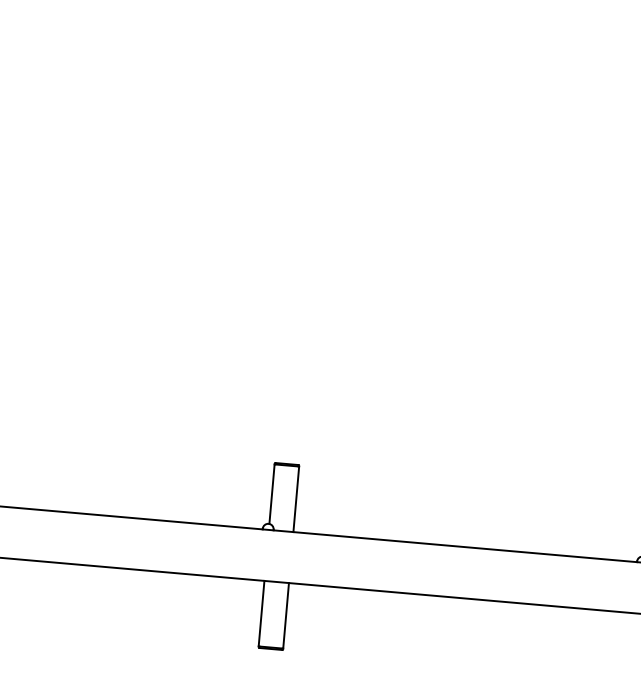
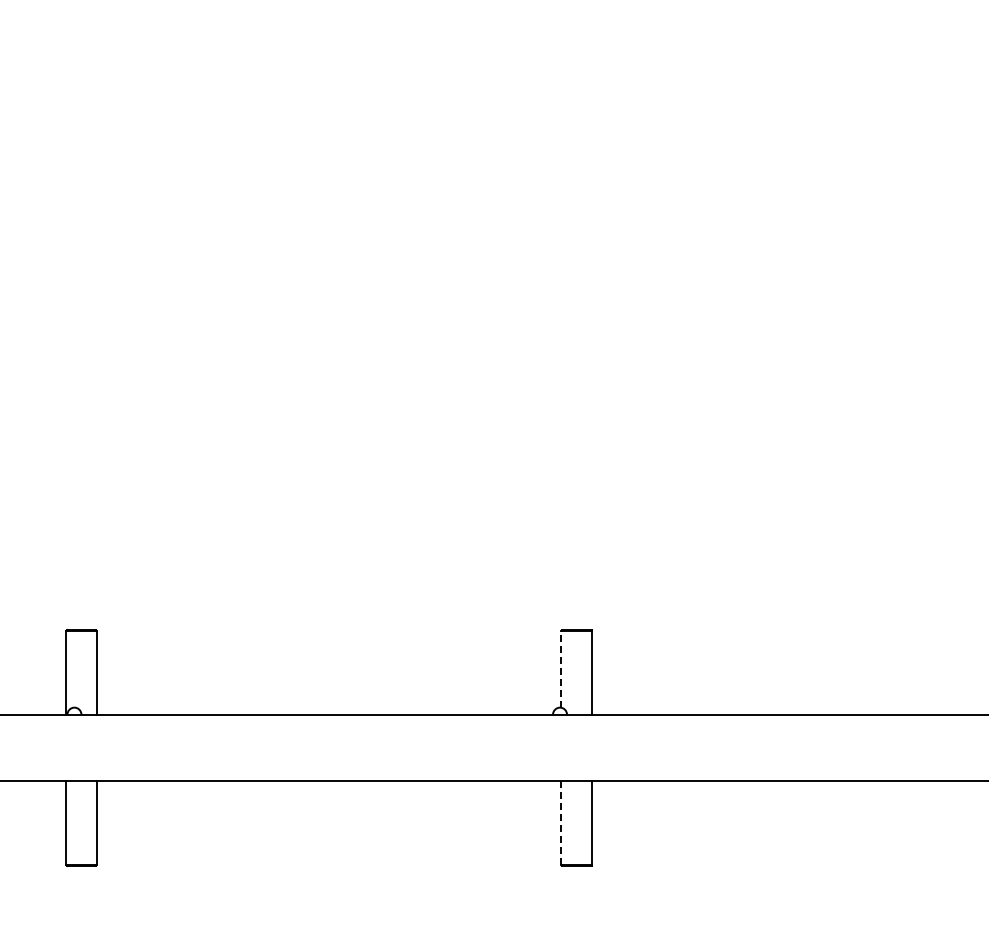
line: (271, 494) -> (560, 669), solid -> dashed
line: (261, 613) -> (560, 822), solid -> dashed

